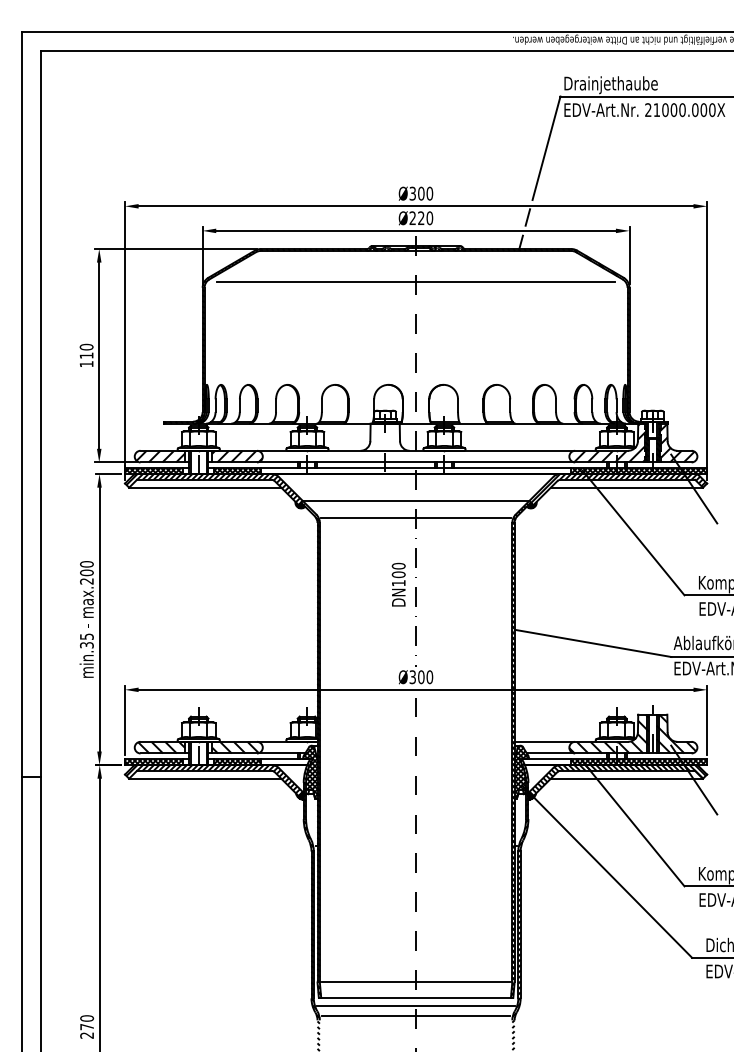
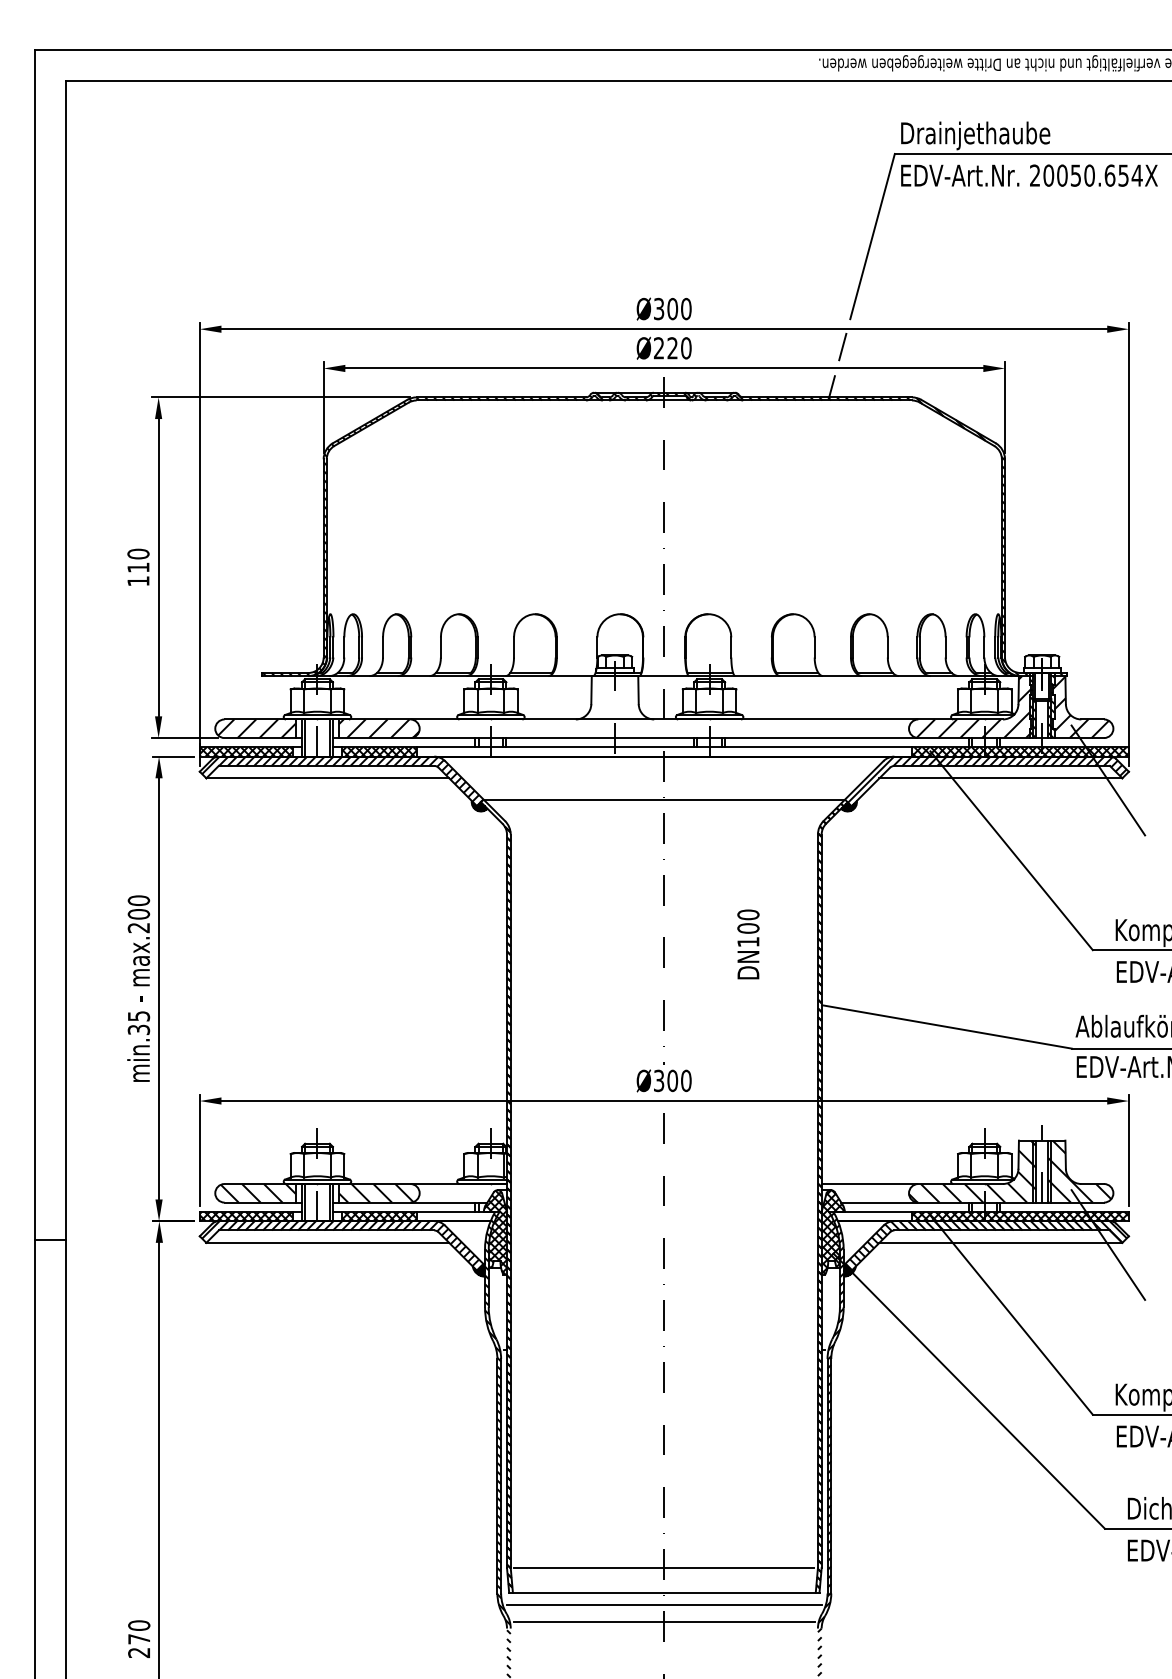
text: (684, 110) -> (1092, 176), 21000.000X -> 20050.654X
line: (415, 282) -> (663, 450), removed
line: (415, 518) -> (663, 827), removed
text: (398, 584) -> (748, 944), moved

